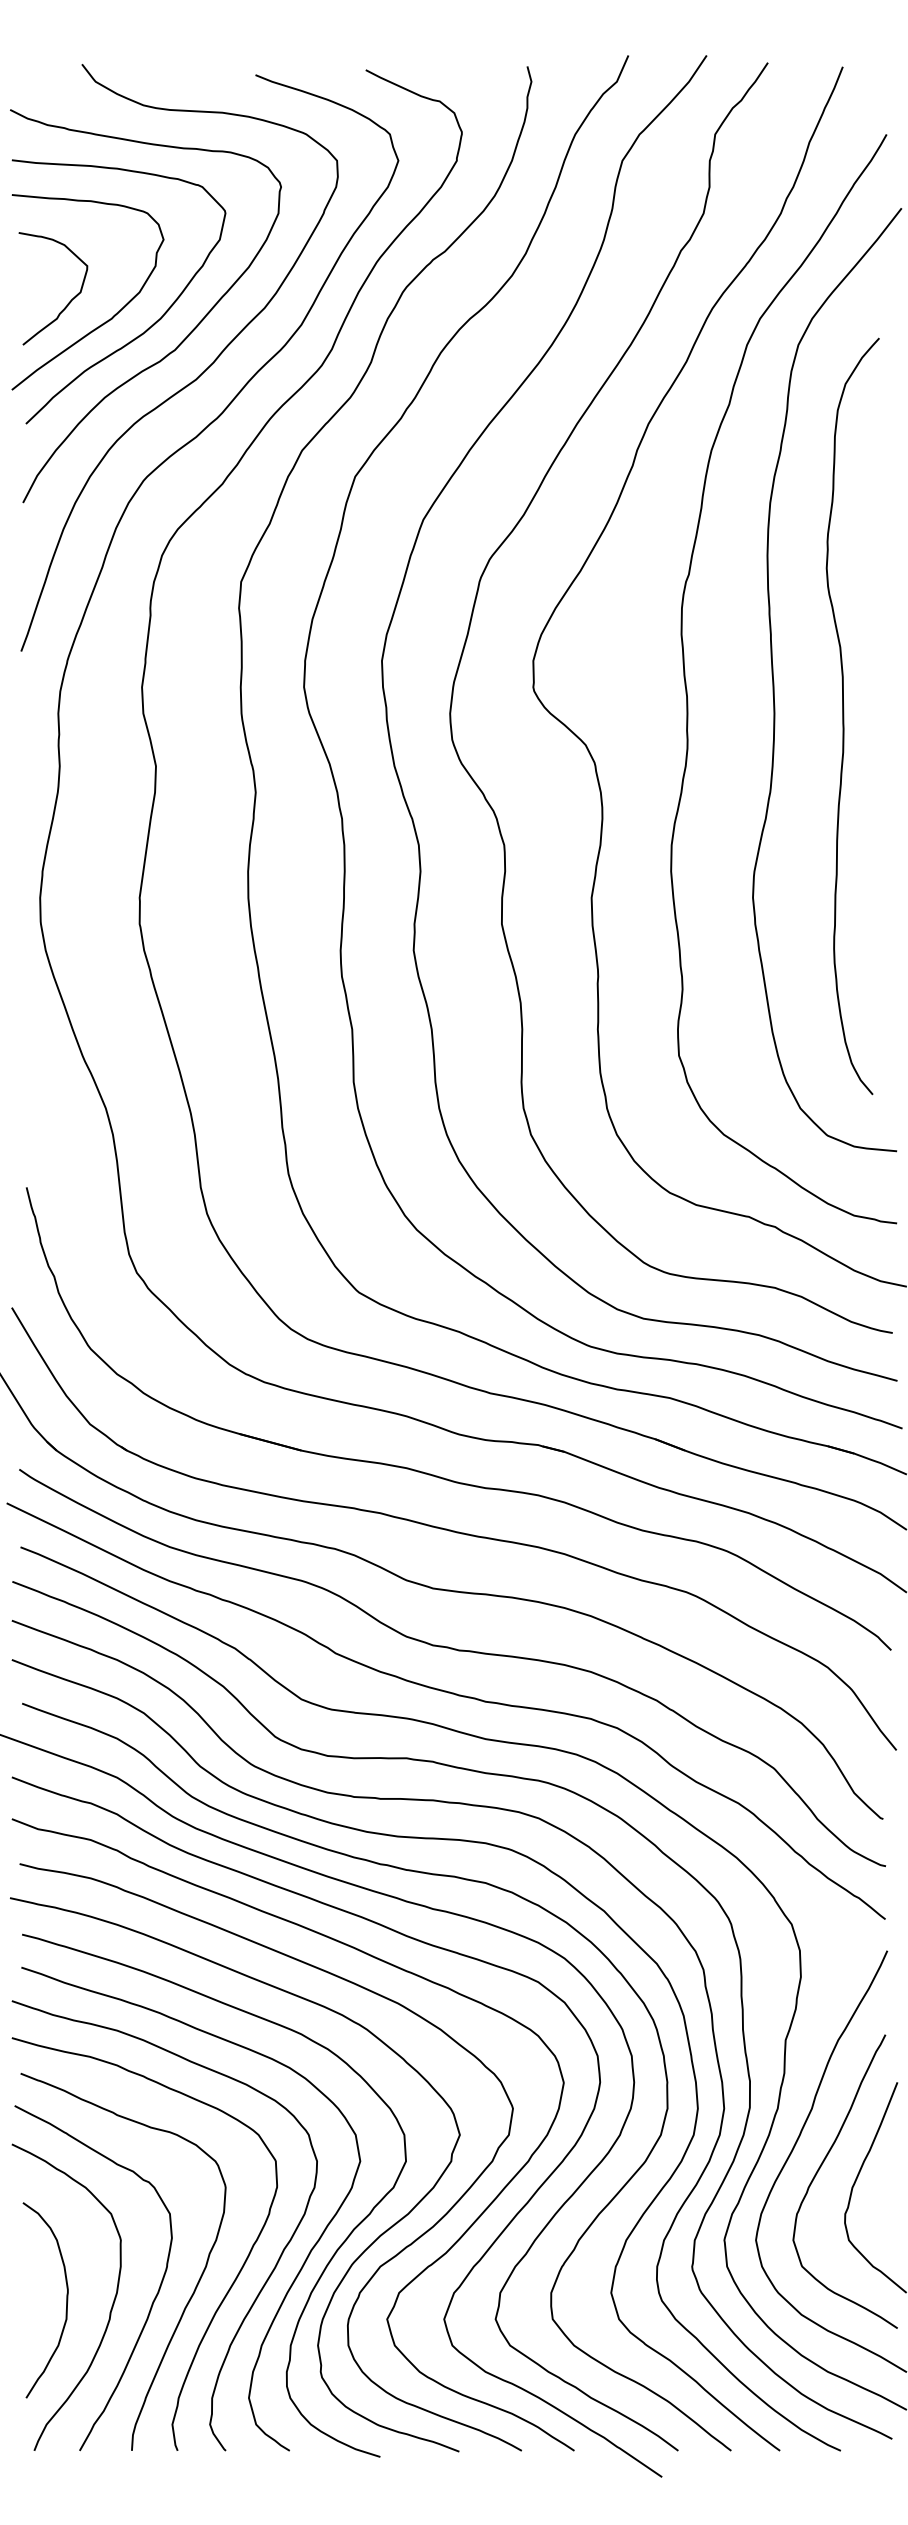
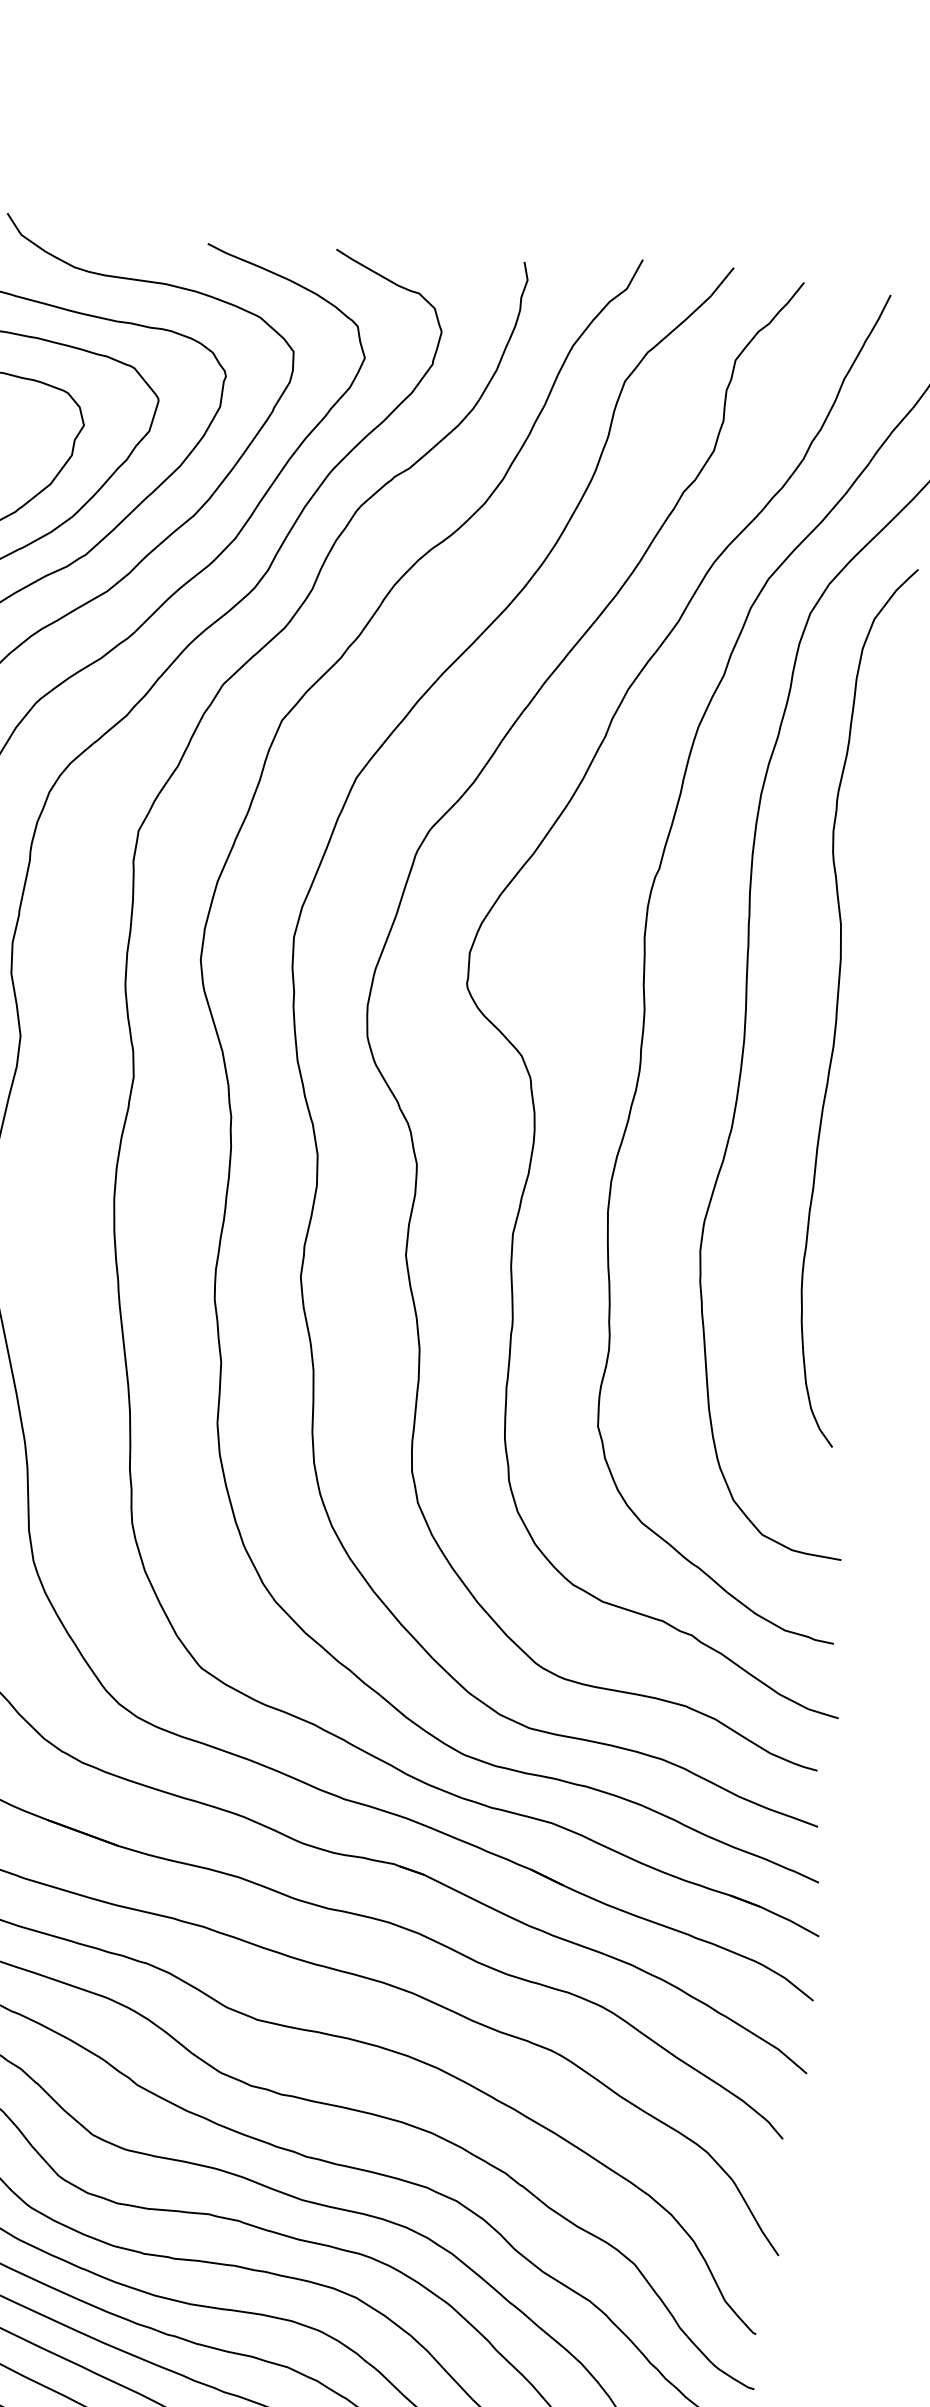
curve: (844, 716) -> (838, 1005), moved

